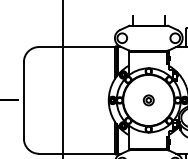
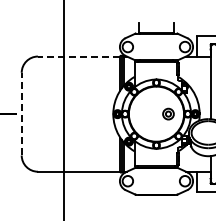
line: (76, 47) -> (78, 56), solid -> dashed
line: (23, 99) -> (21, 113), solid -> dashed
part: (148, 99) -> (168, 113), moved

